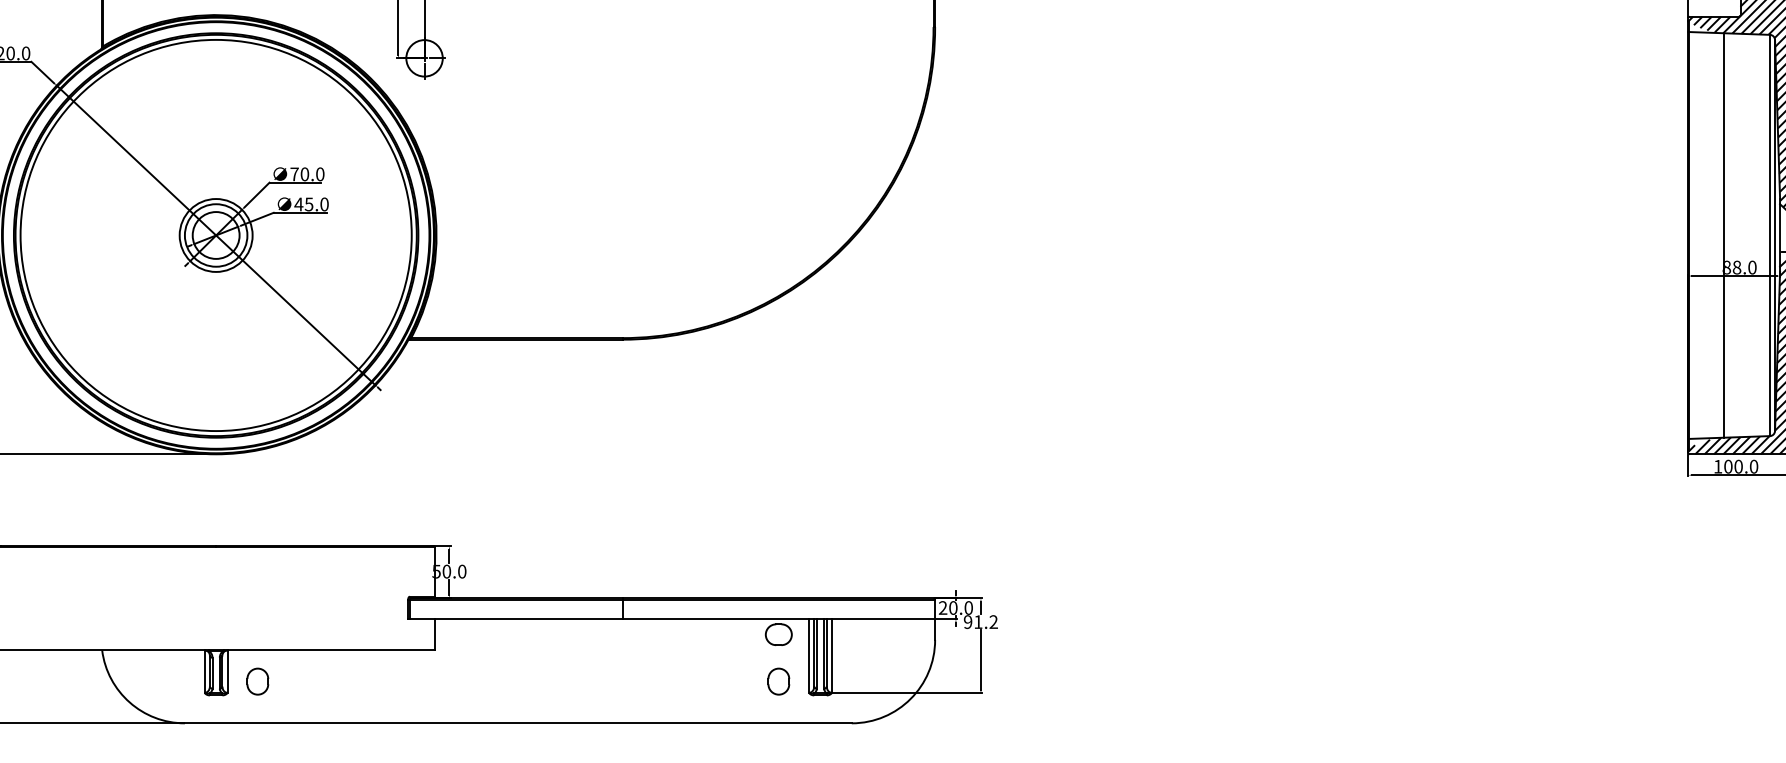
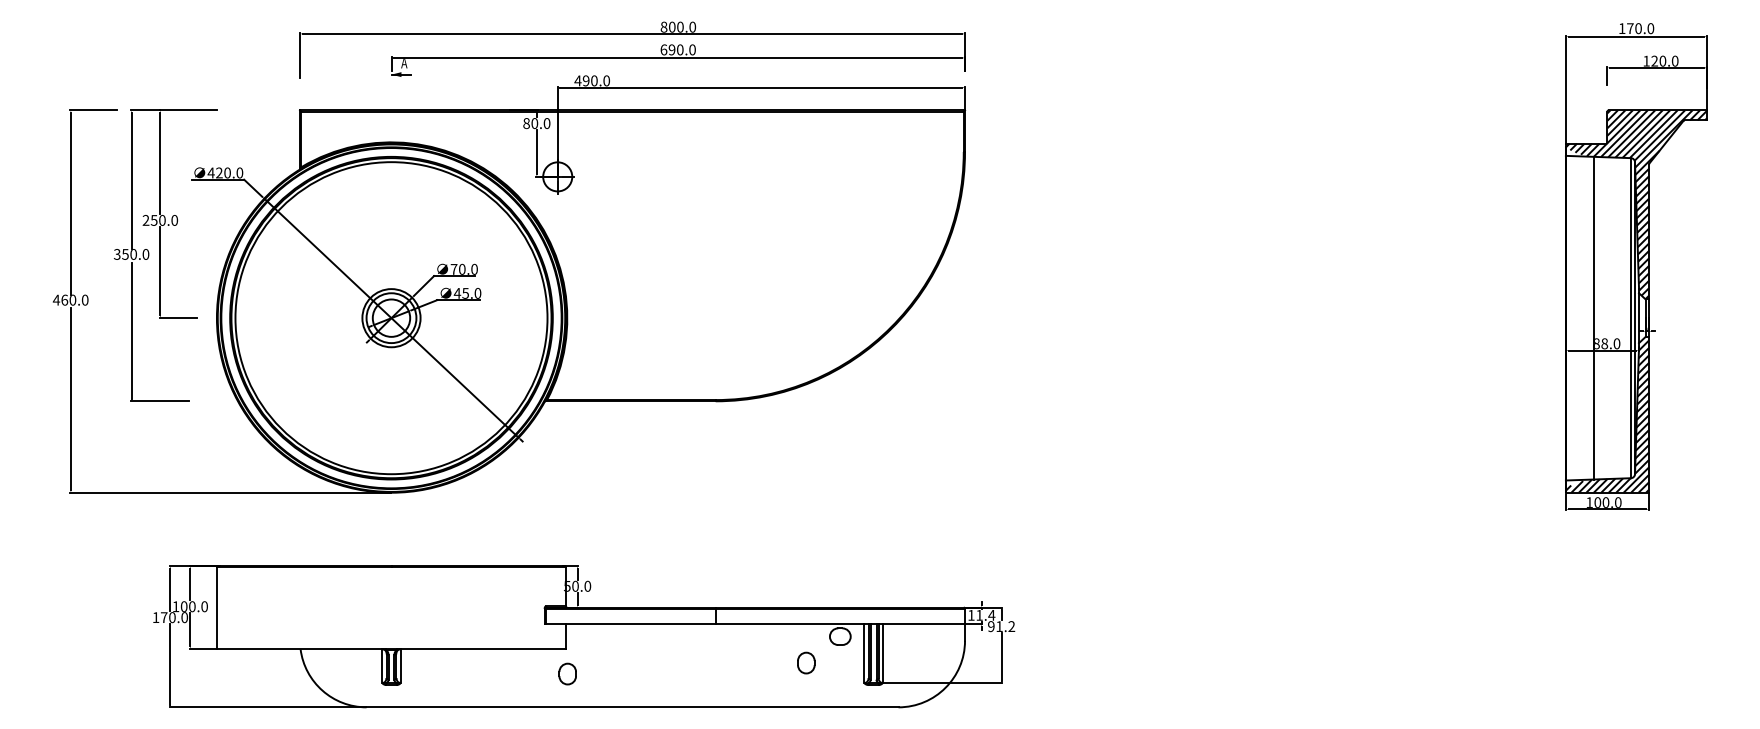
text: (955, 606) -> (981, 614), 20.0 -> 11.4
part: (257, 680) -> (567, 673), moved
part: (779, 680) -> (806, 662), moved

